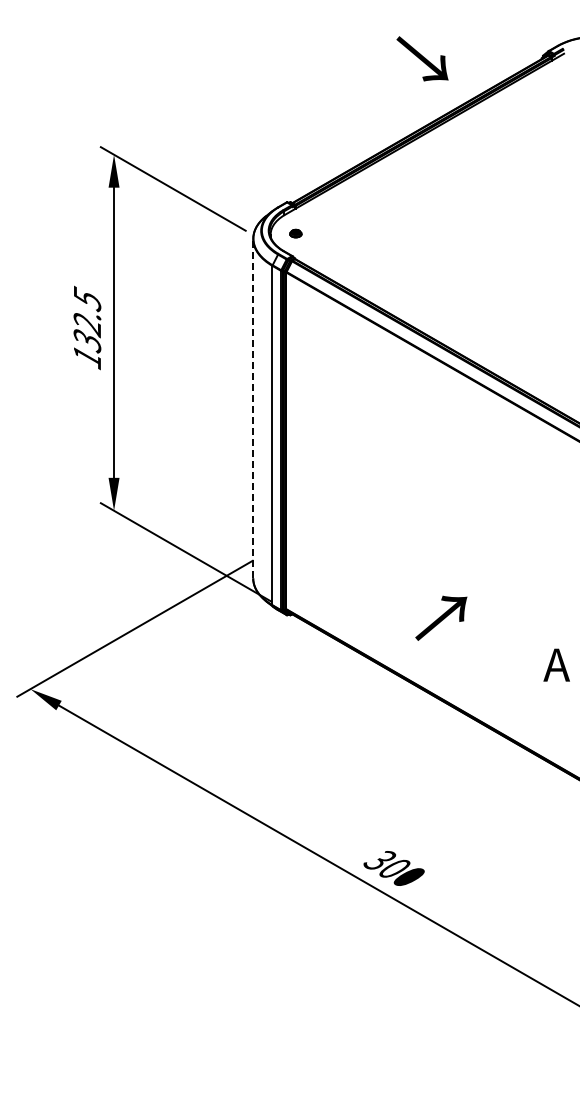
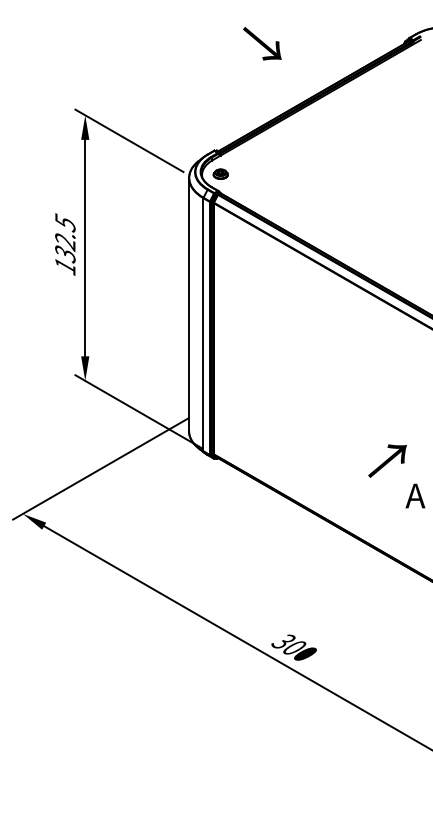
text: (422, 58) -> (262, 43), moved
part: (295, 233) -> (220, 174), size x1.67
line: (253, 408) -> (189, 304), dashed -> solid
text: (441, 617) -> (387, 460), moved

